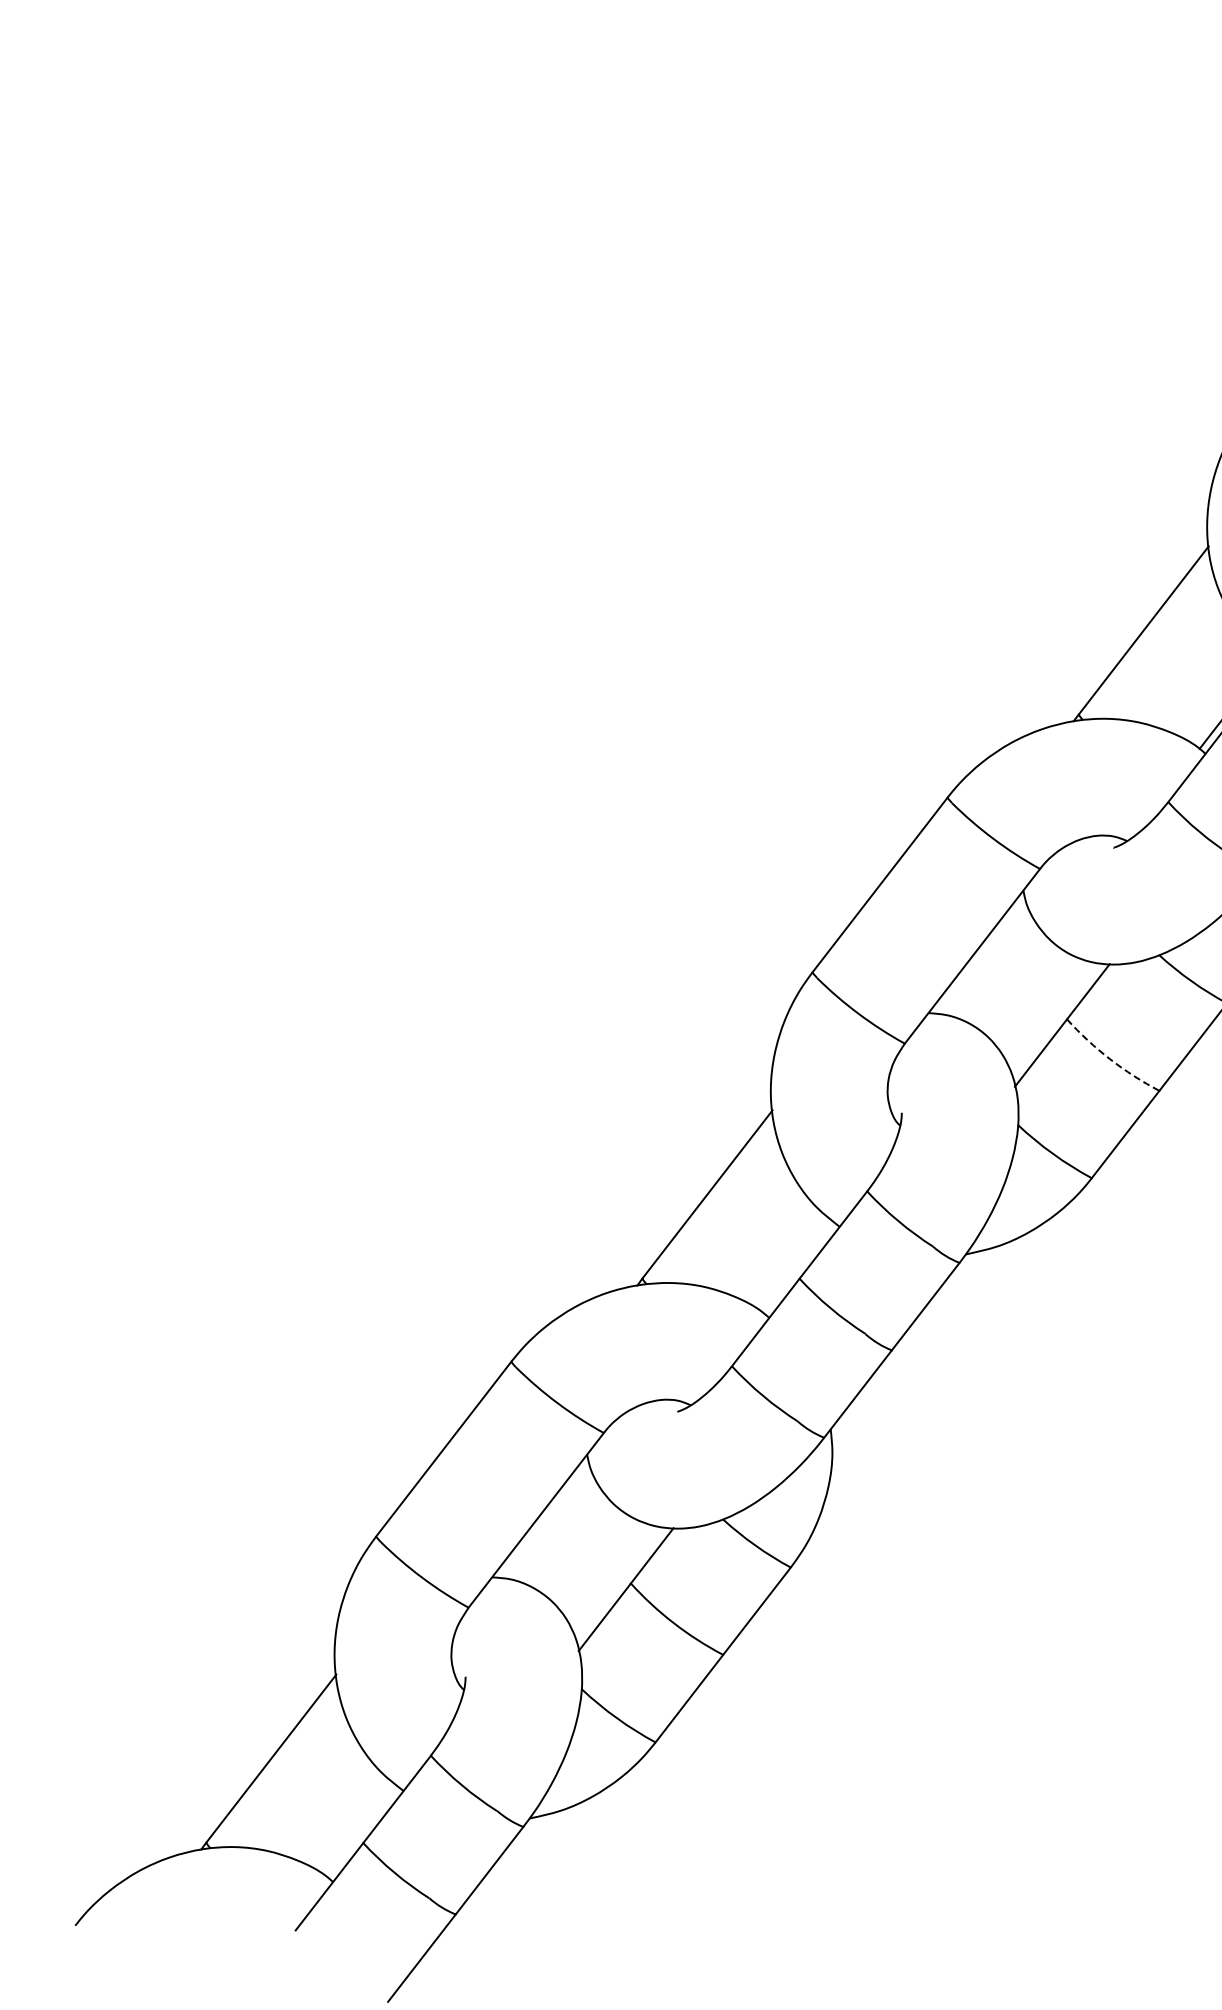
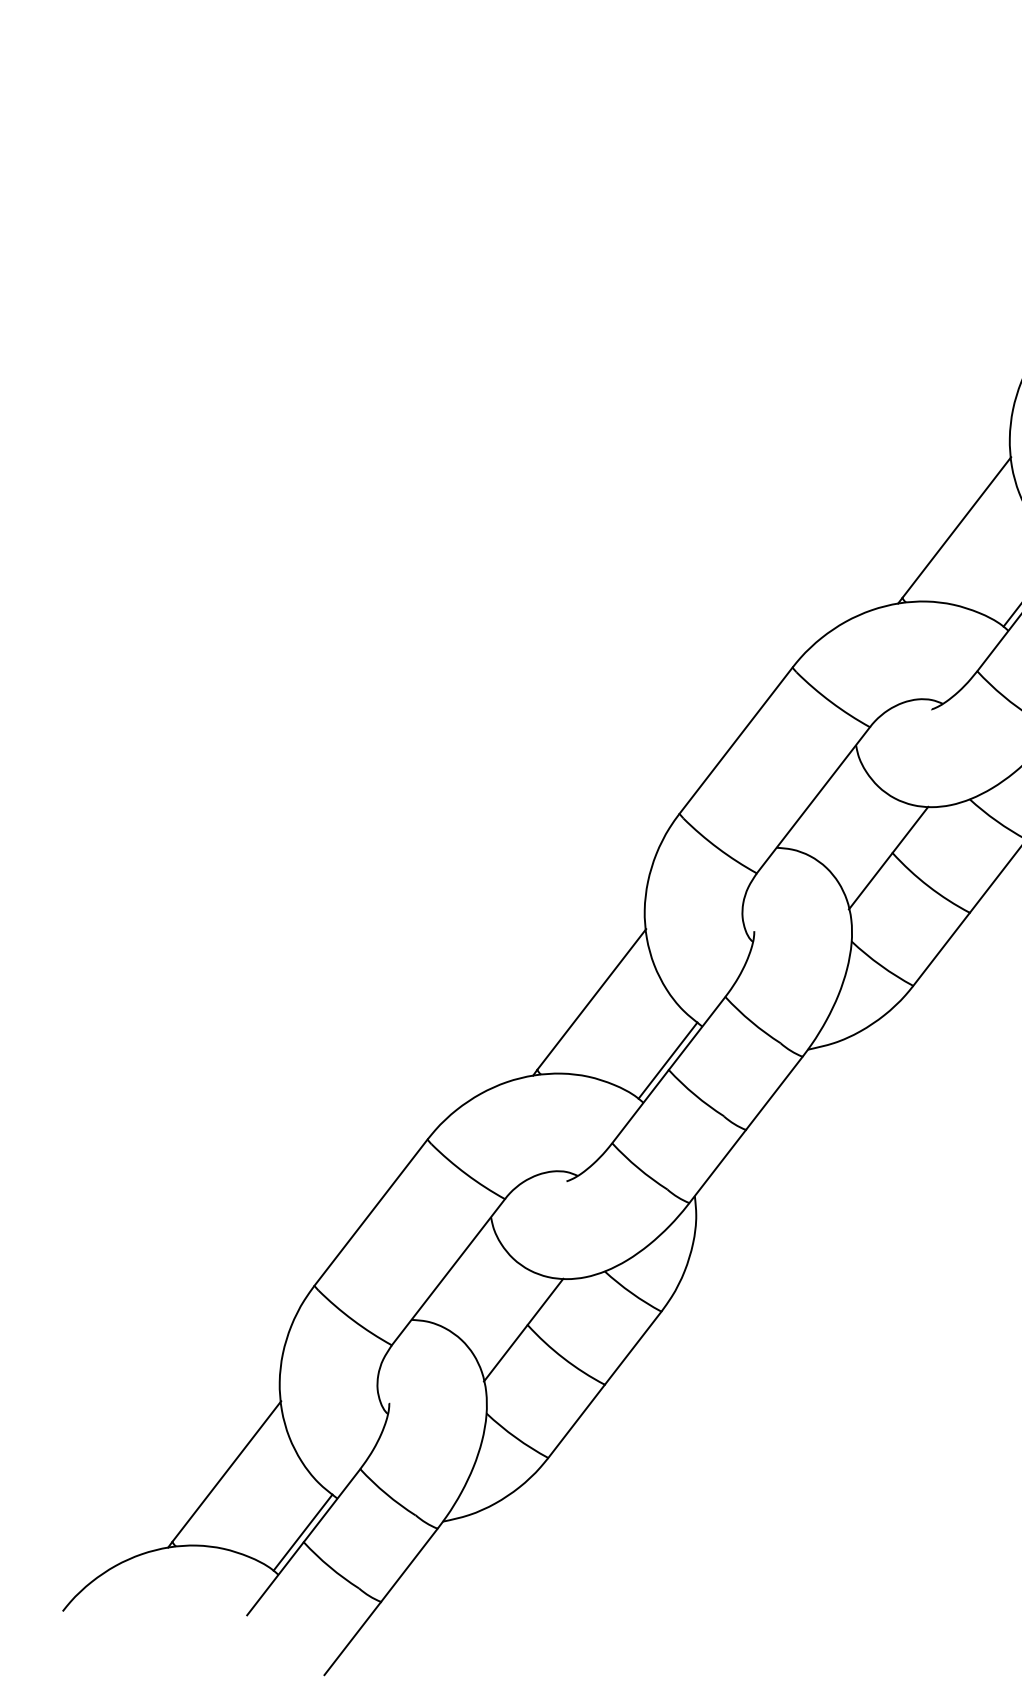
arc: (1110, 1059) -> (928, 886), dashed -> solid
line: (798, 1267) -> (667, 1060), added
line: (362, 1831) -> (303, 1532), added

